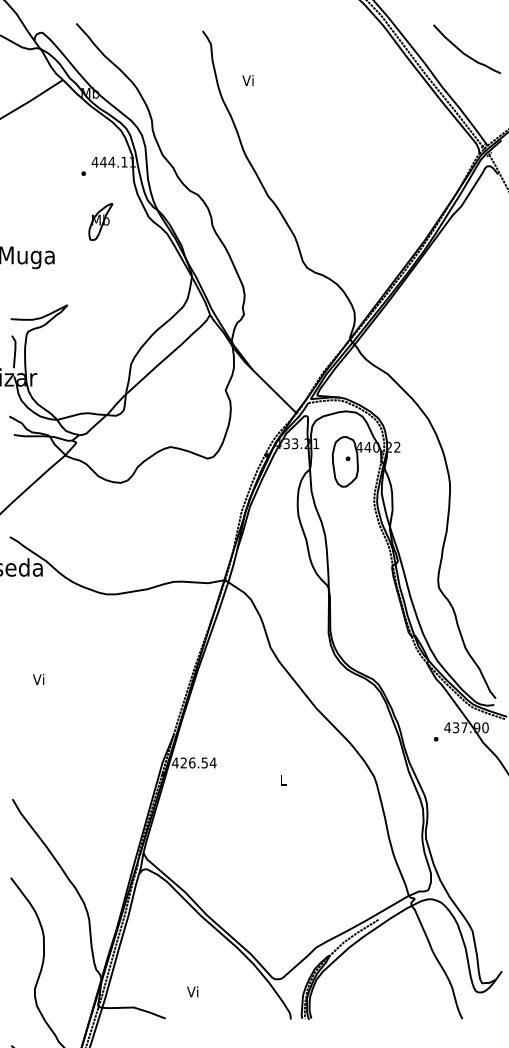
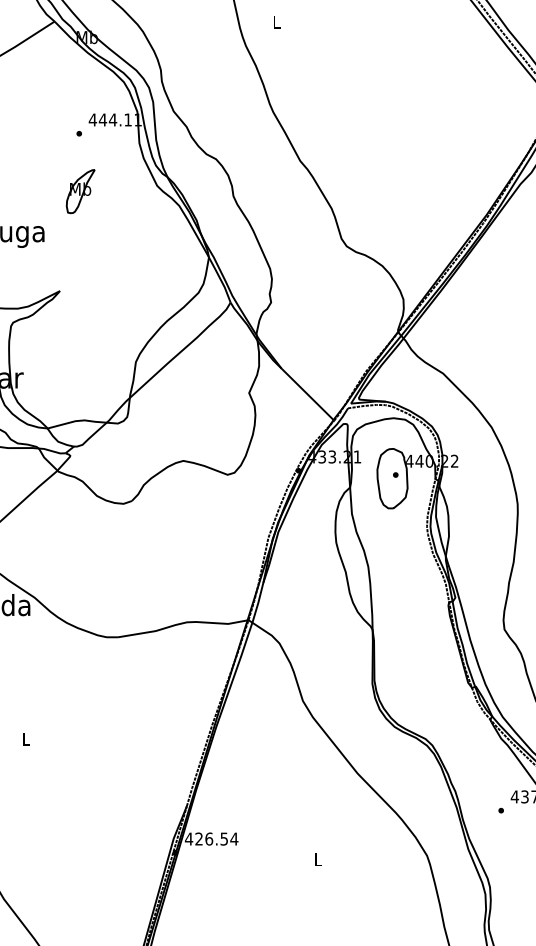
text: (247, 80) -> (275, 22), Vi -> L
part: (100, 221) -> (80, 190), moved
text: (38, 679) -> (25, 739), Vi -> L

